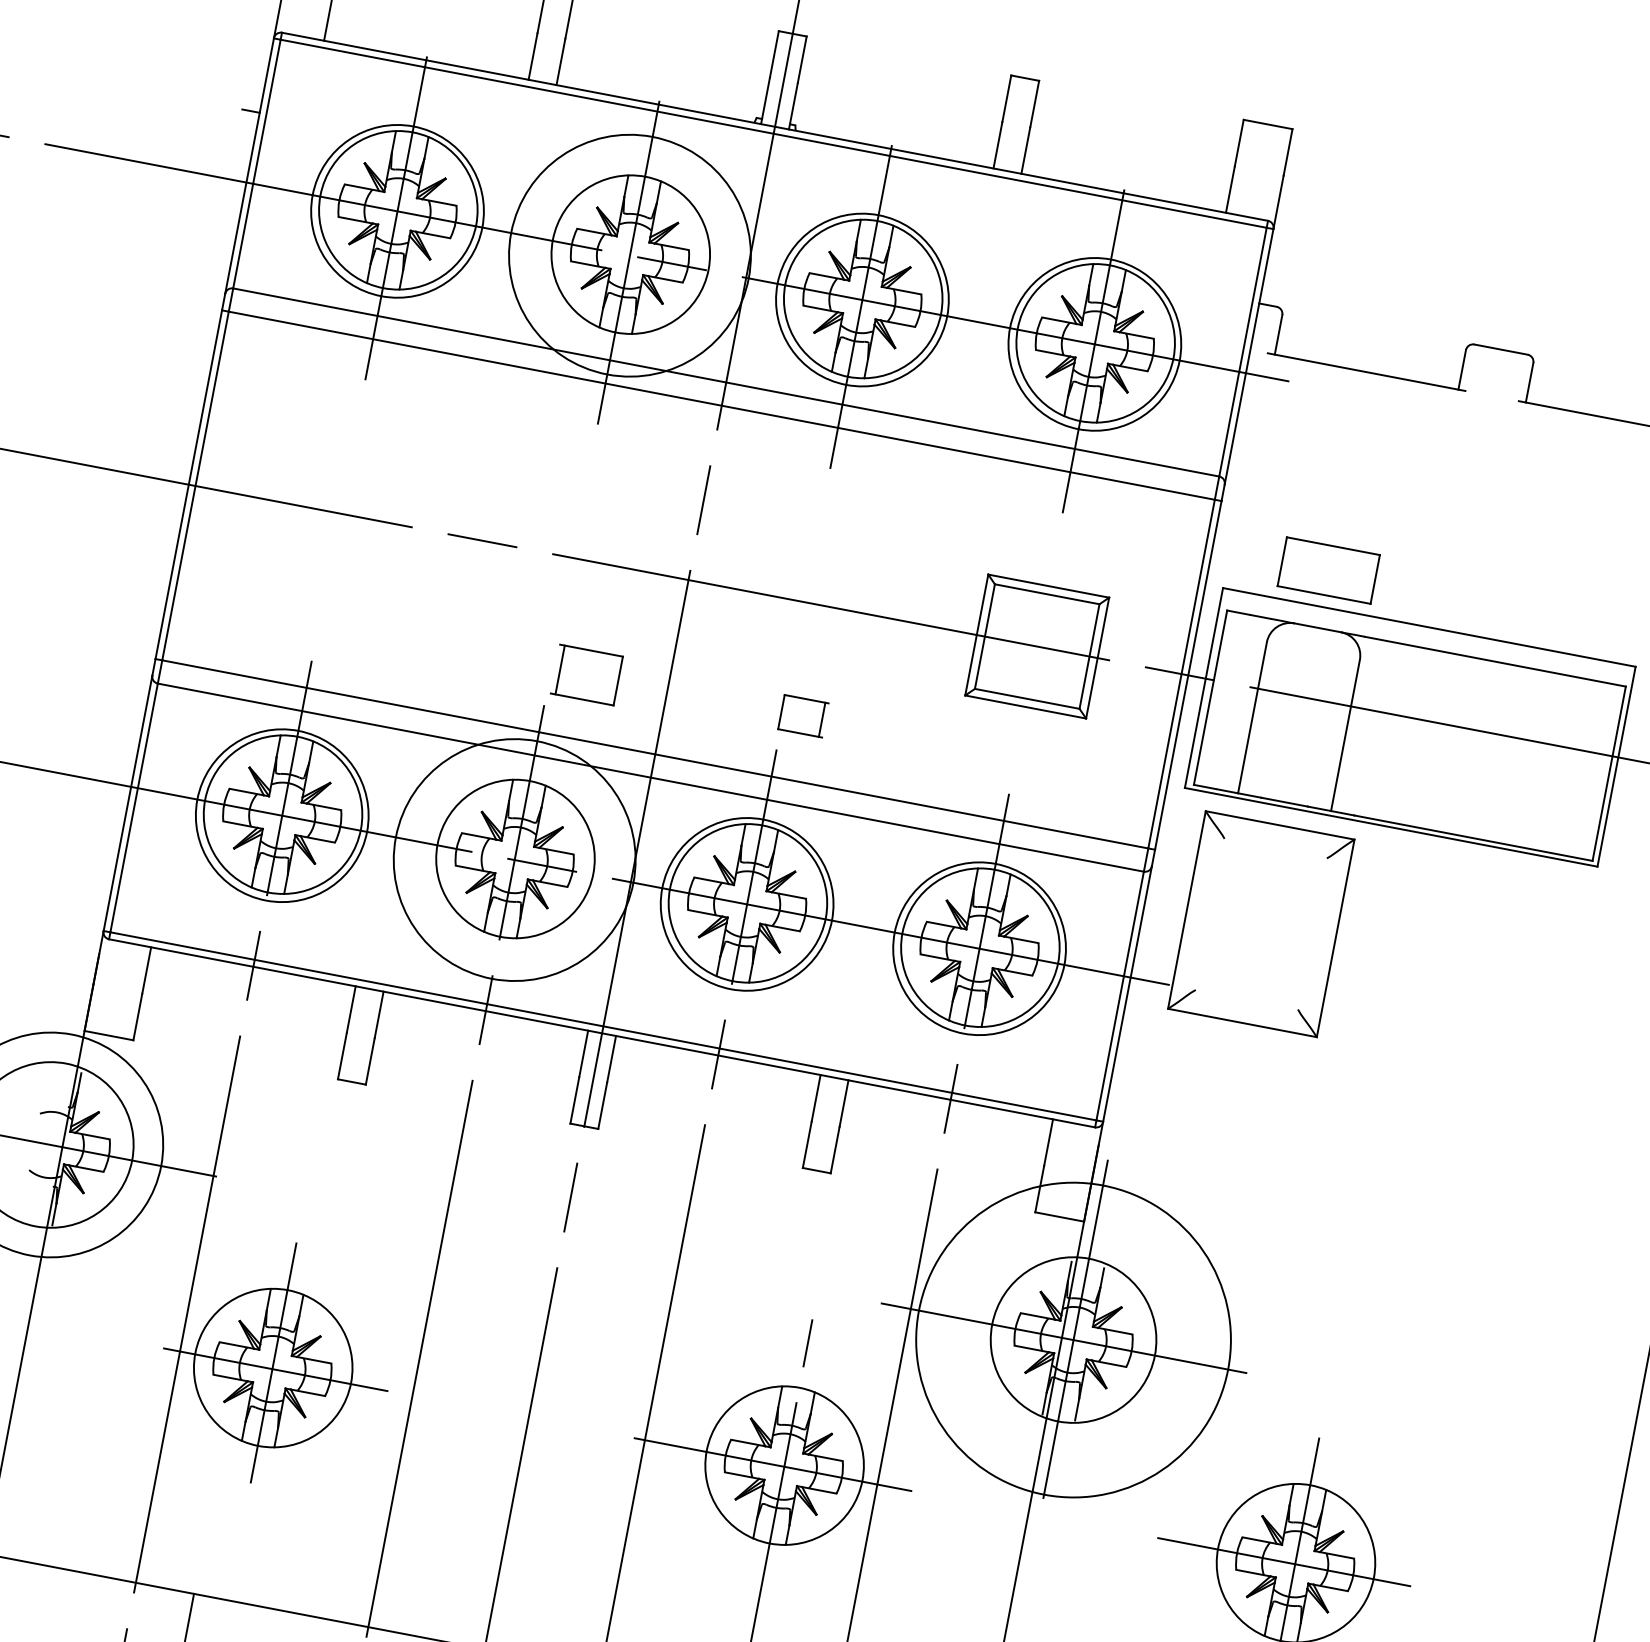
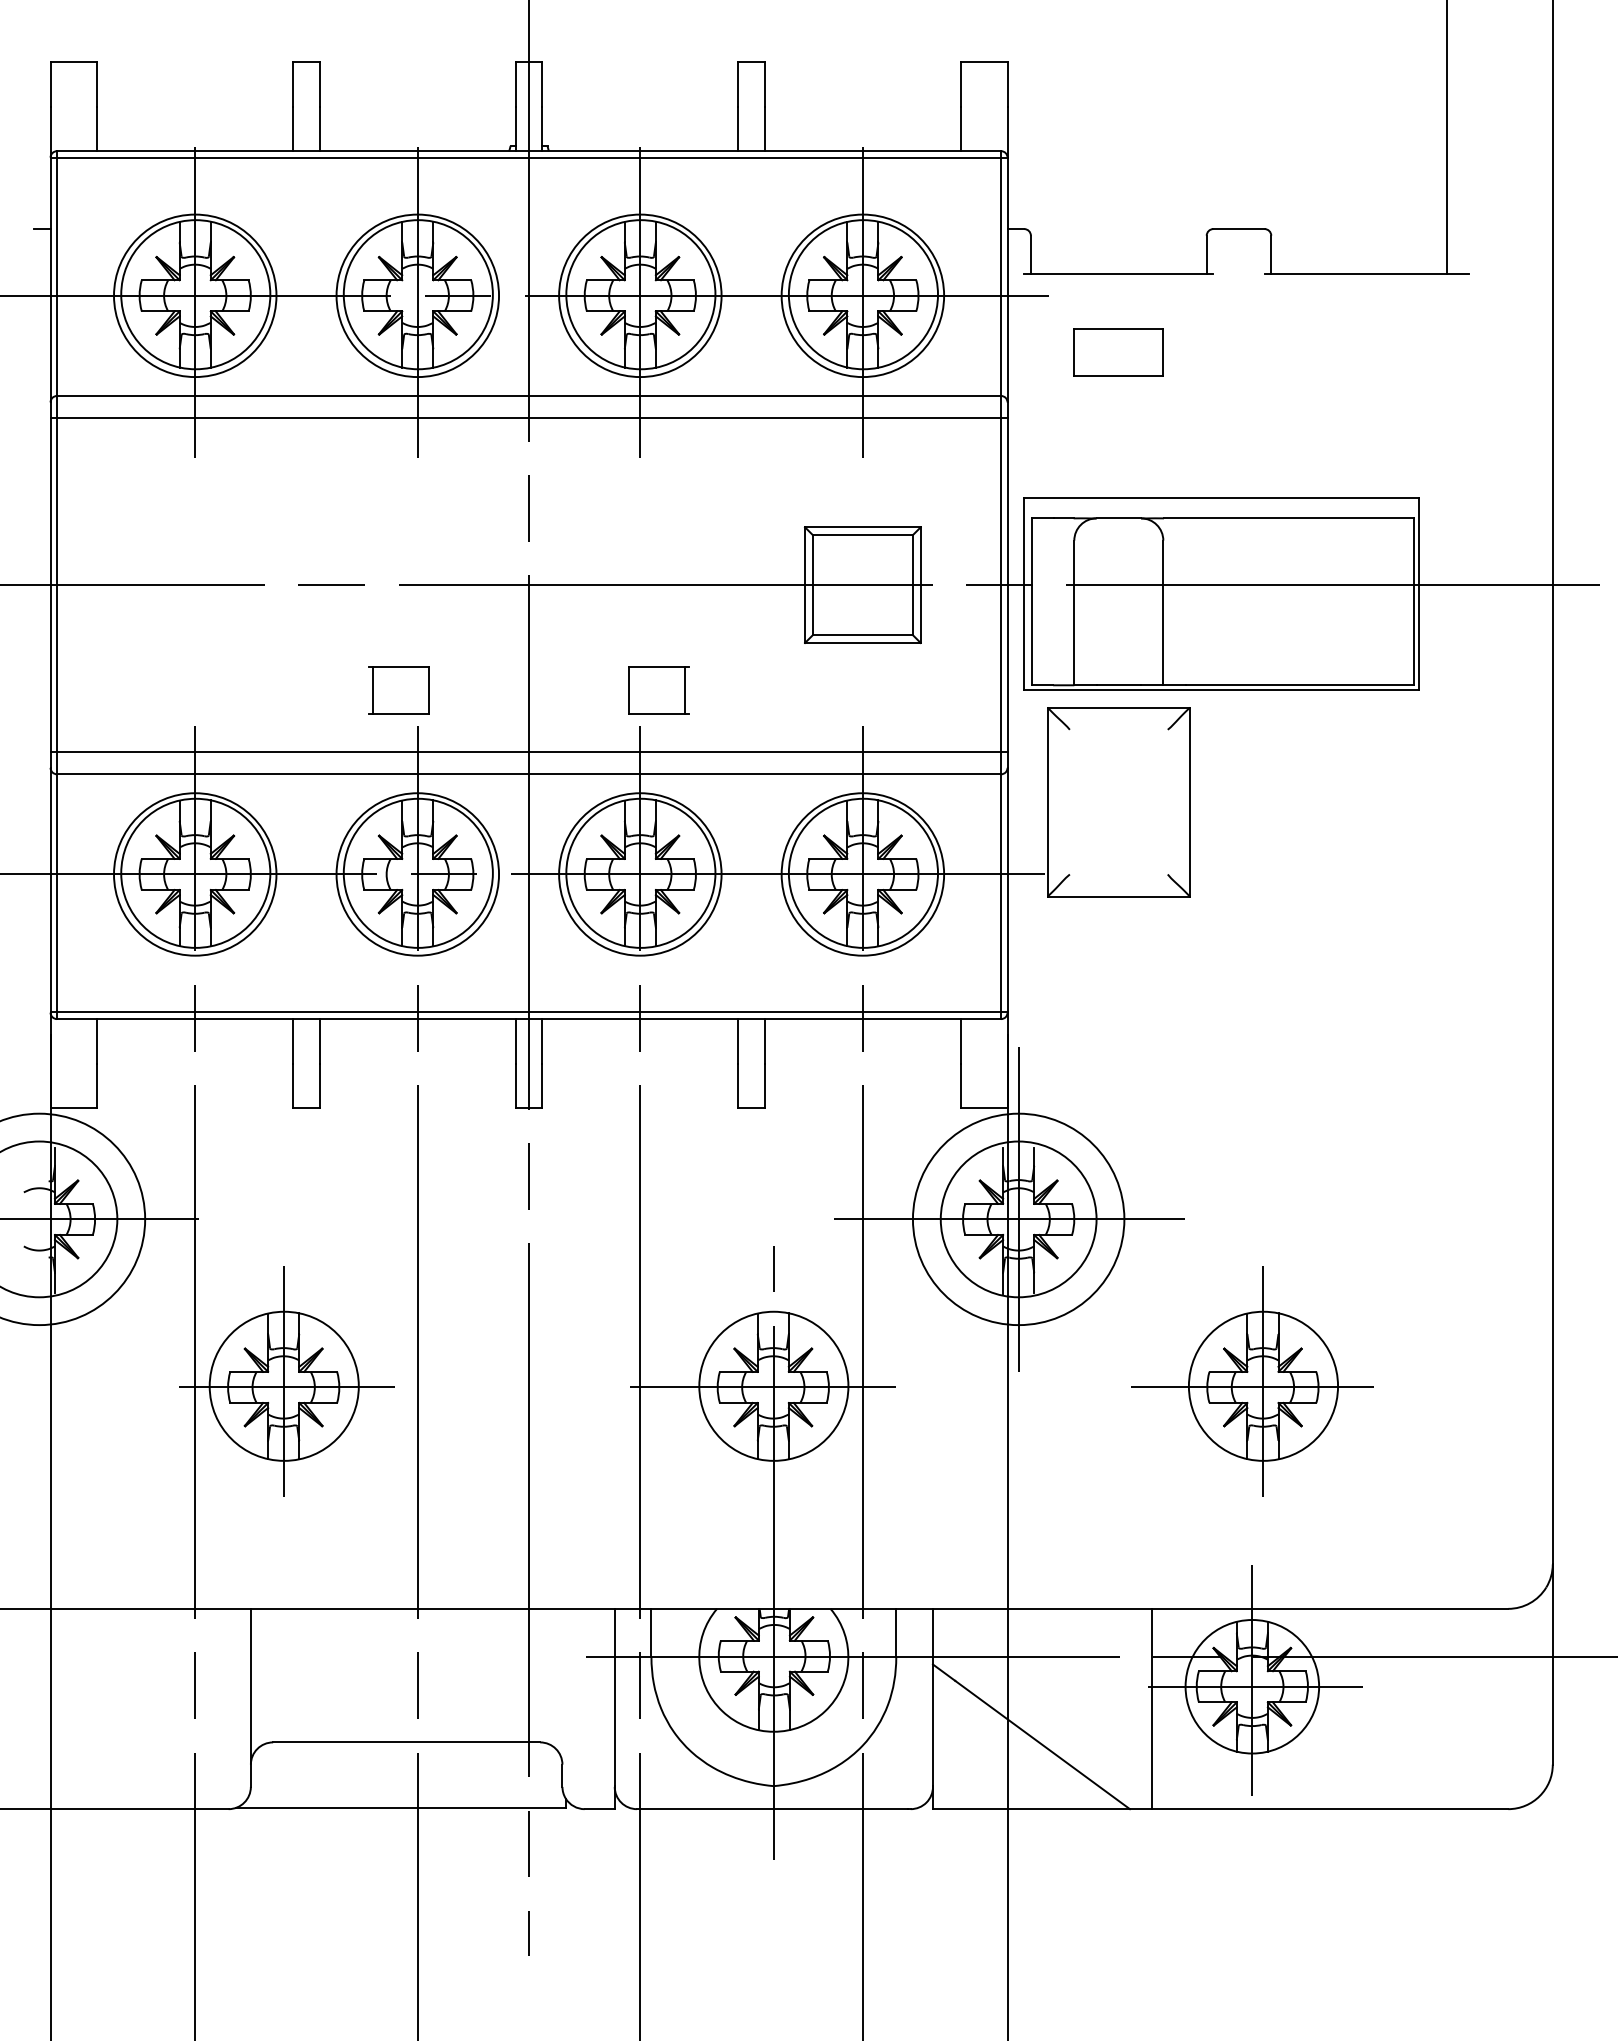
circle: (629, 255) -> (417, 295), size x0.71
part: (1328, 570) -> (1118, 352), moved
part: (586, 674) -> (398, 690), moved
part: (802, 715) -> (658, 690), size x1.43
circle: (514, 860) -> (417, 874), size x0.71
circle: (1073, 1340) -> (1018, 1219), size x0.71

